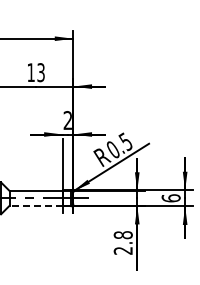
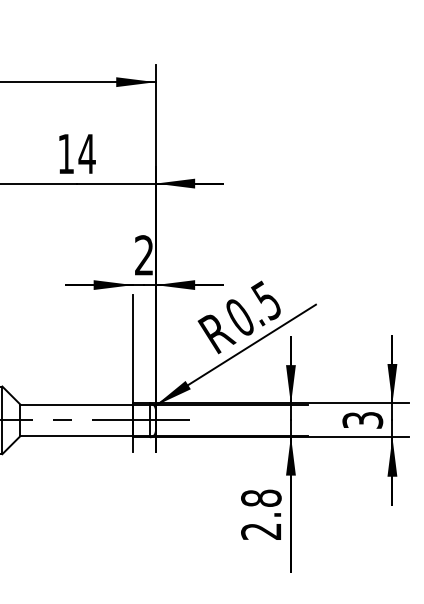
text: (41, 72) -> (88, 153), 13 -> 14
text: (170, 198) -> (361, 420), 6 -> 3
line: (36, 205) -> (77, 435), dashed -> solid

